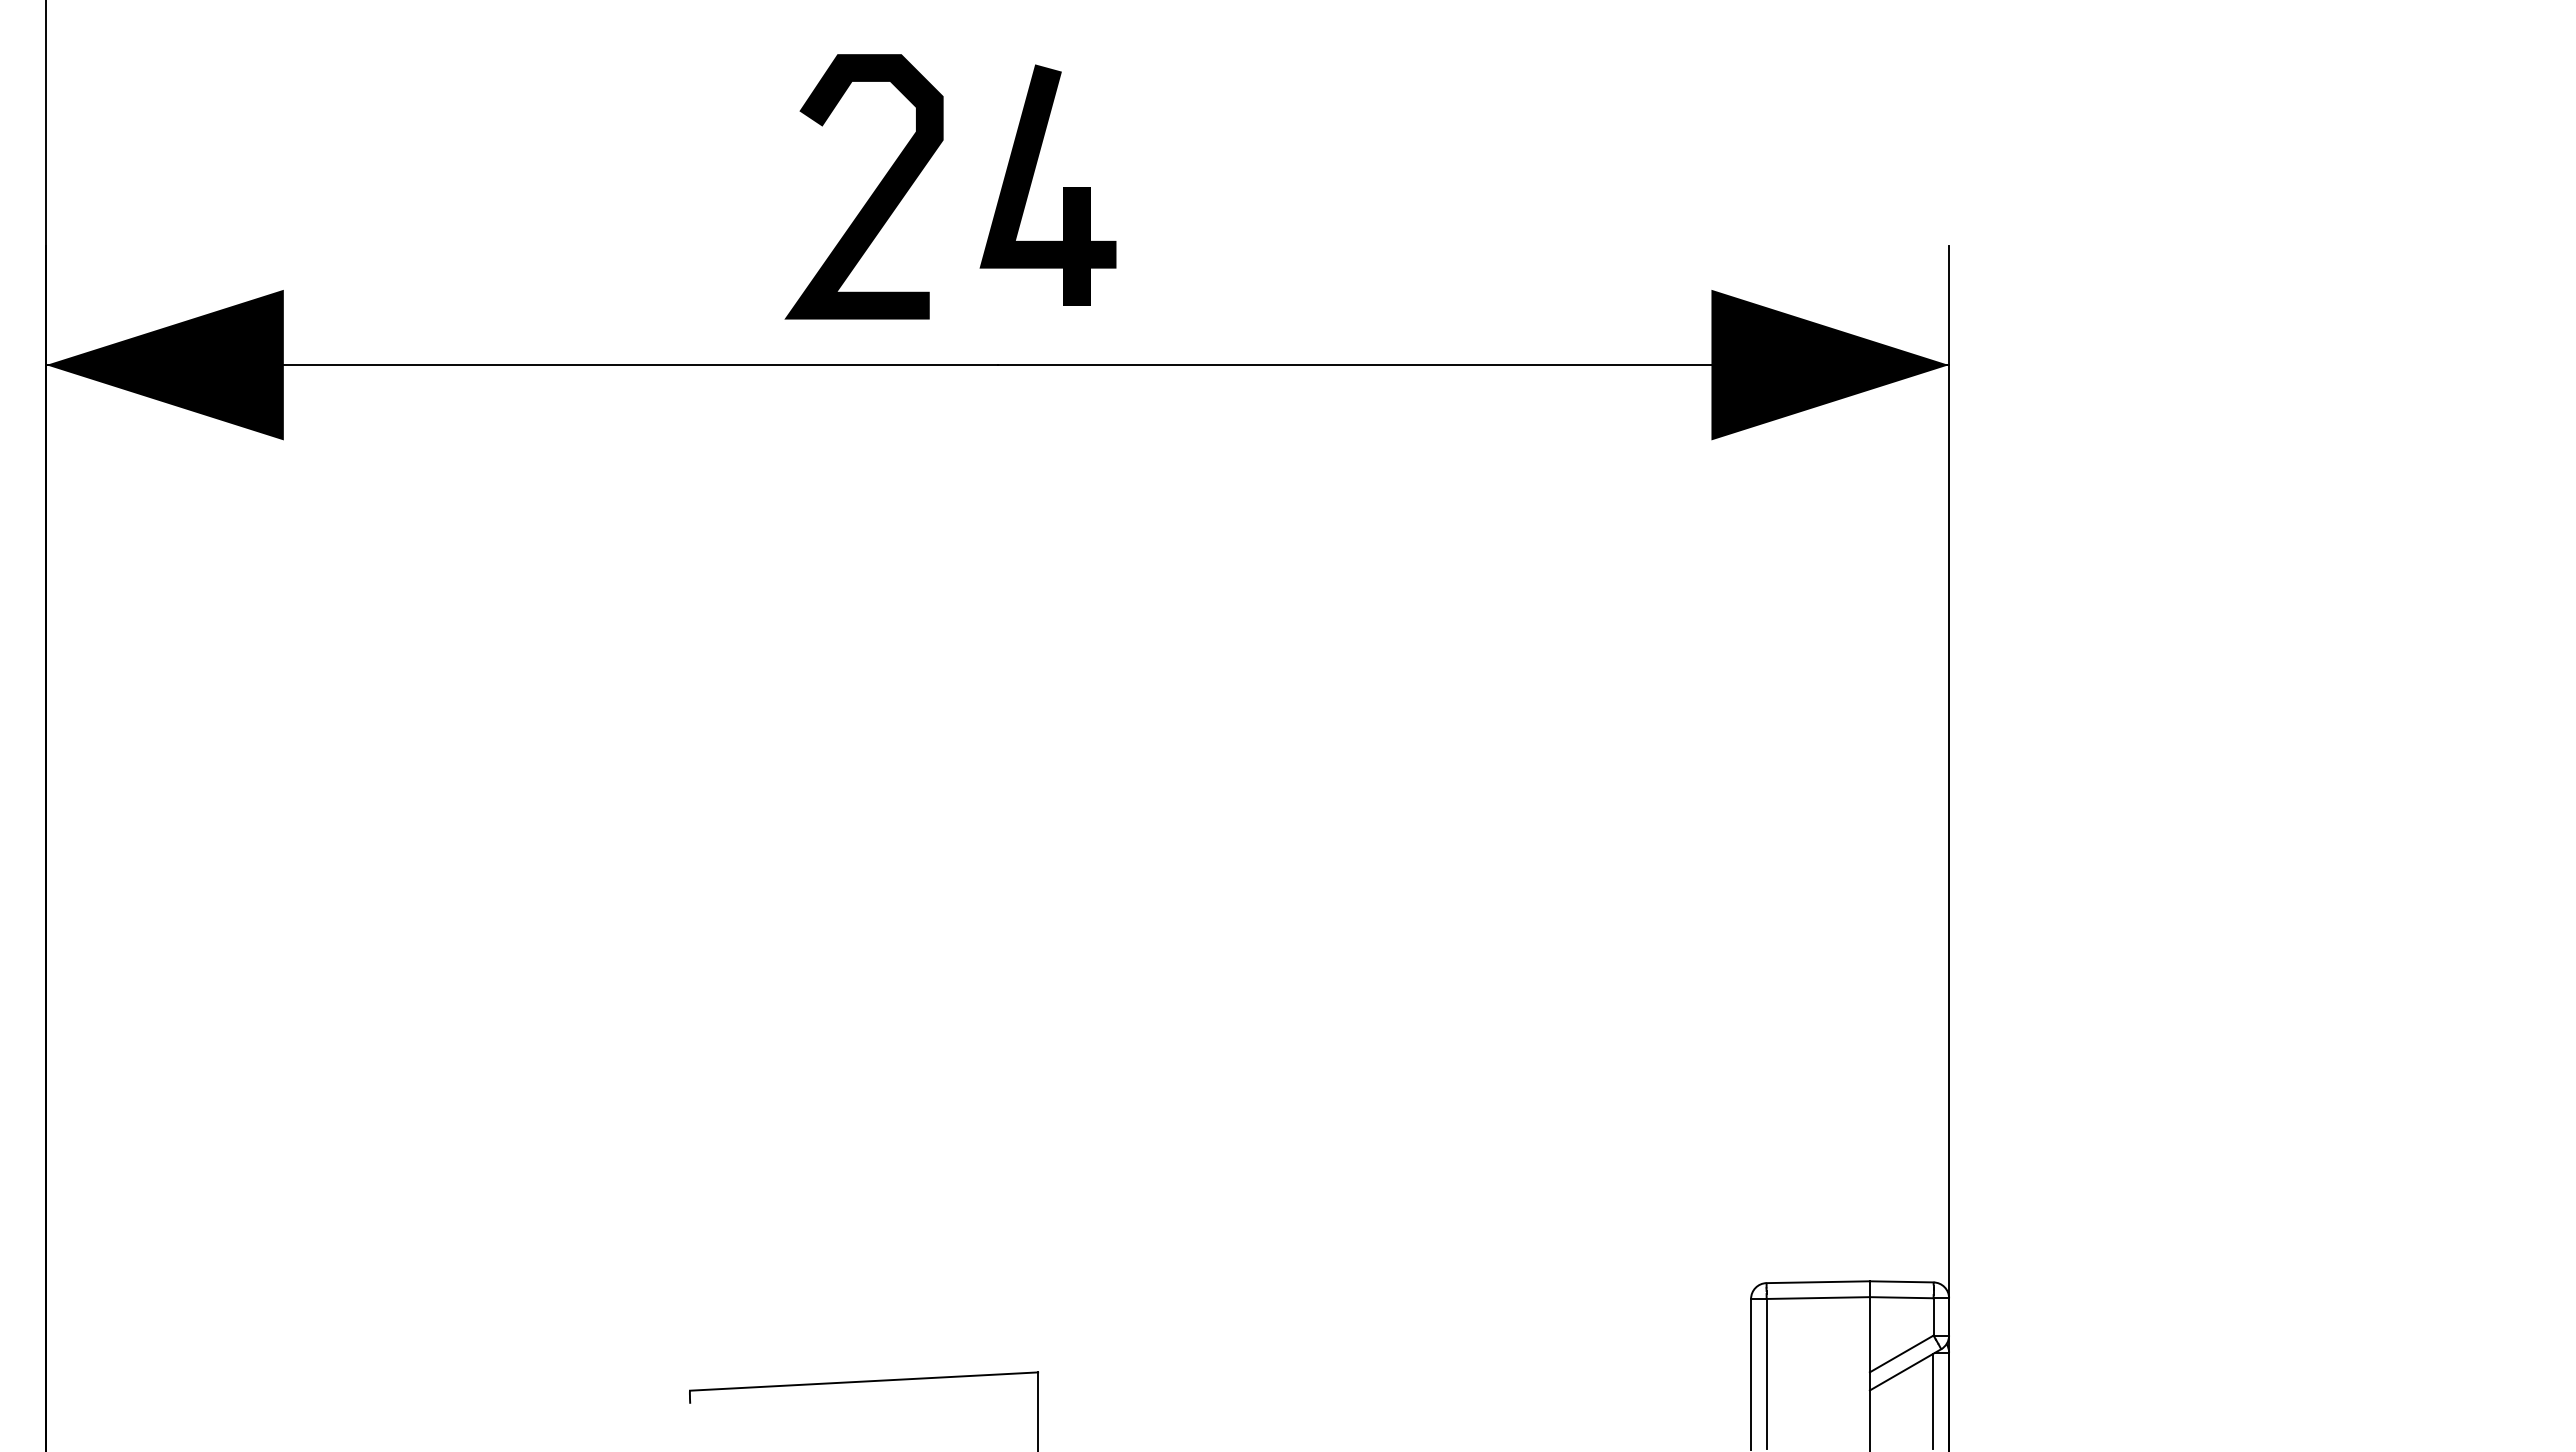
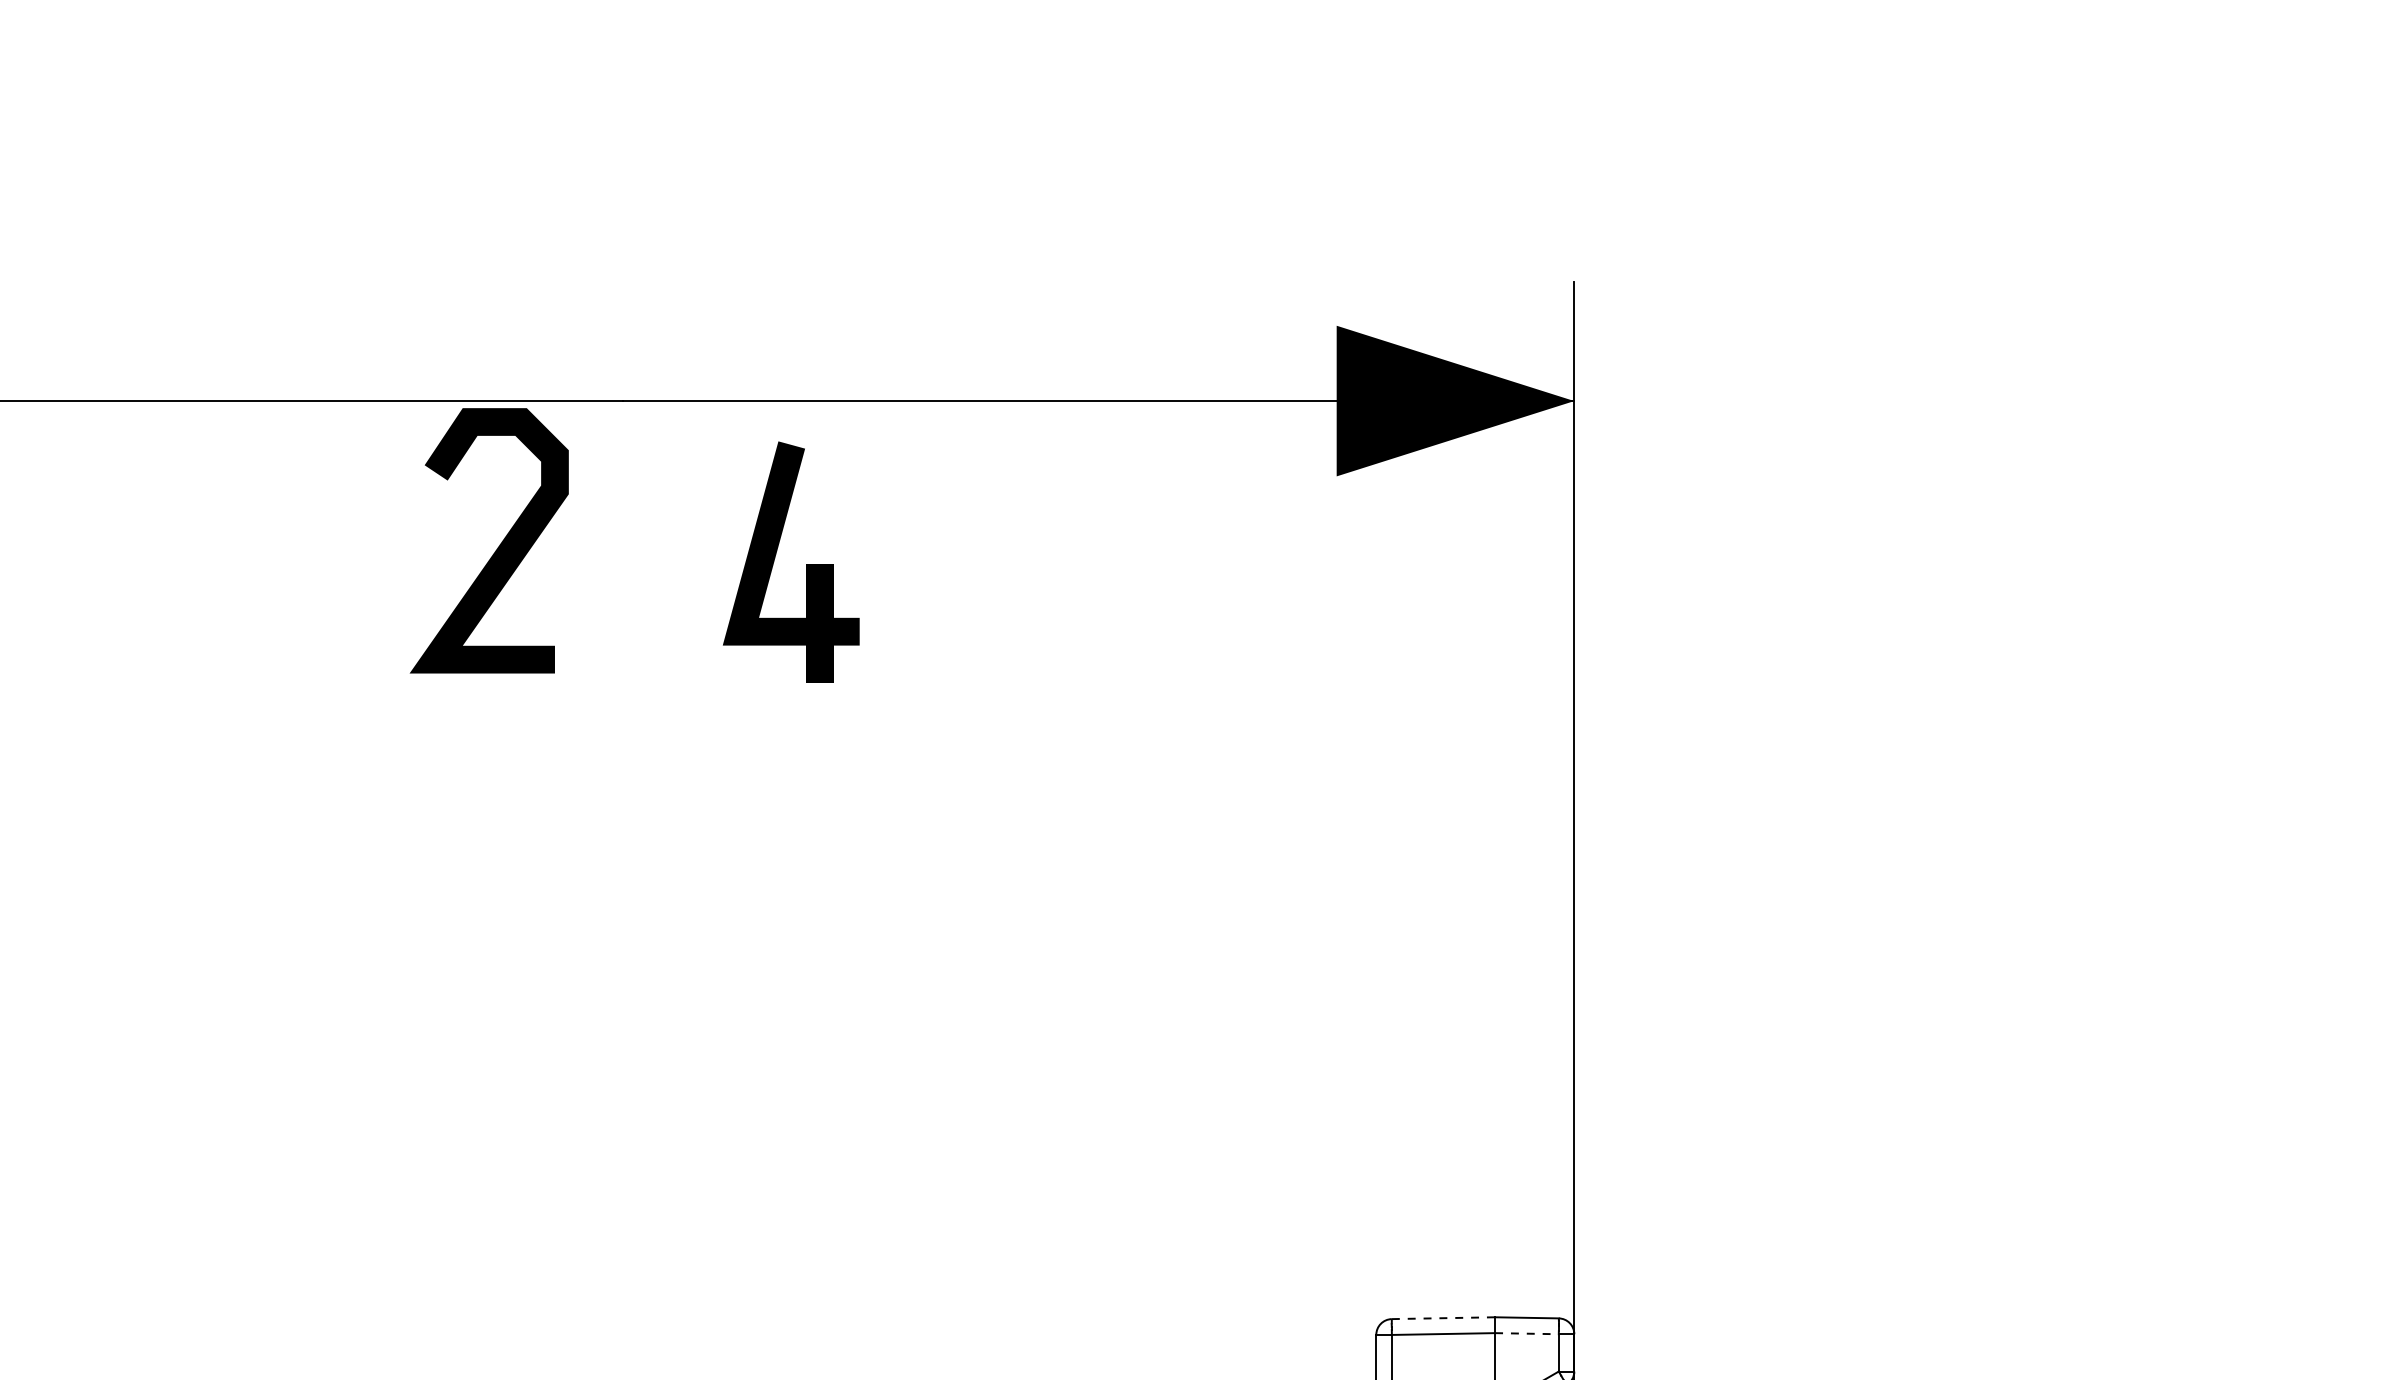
part: (1032, 180) -> (775, 557), moved
curve: (871, 194) -> (496, 548), moved
line: (1818, 1282) -> (1443, 1318), solid -> dashed
line: (1901, 1297) -> (1526, 1333), solid -> dashed

